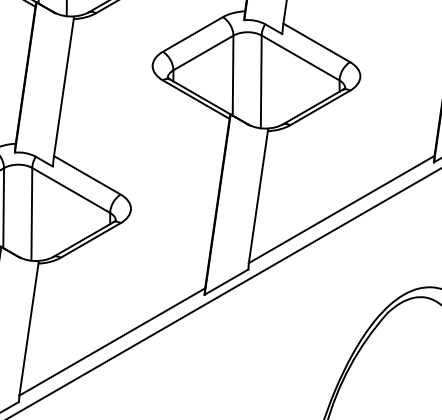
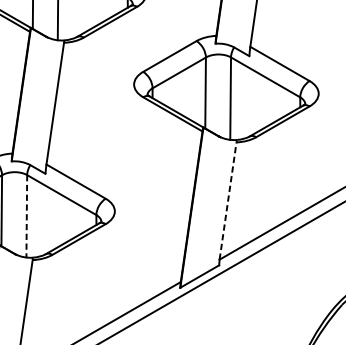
line: (258, 197) -> (228, 201), solid -> dashed
line: (31, 214) -> (26, 216), solid -> dashed

